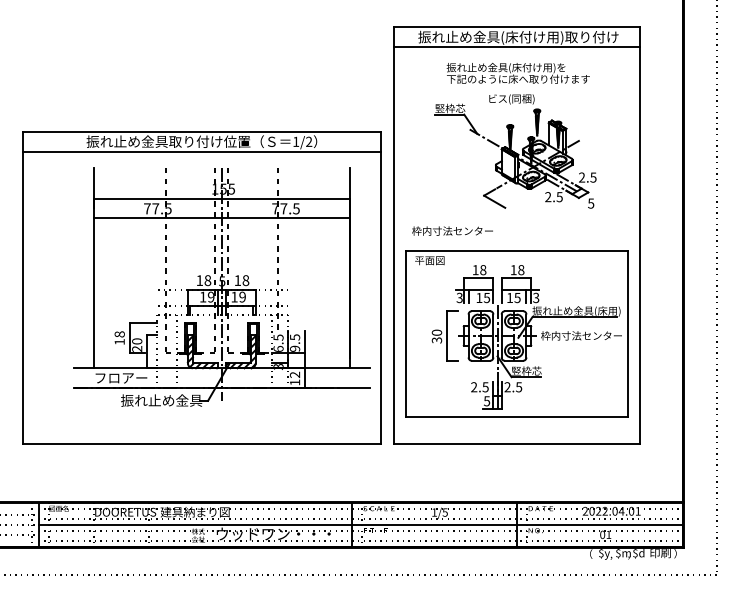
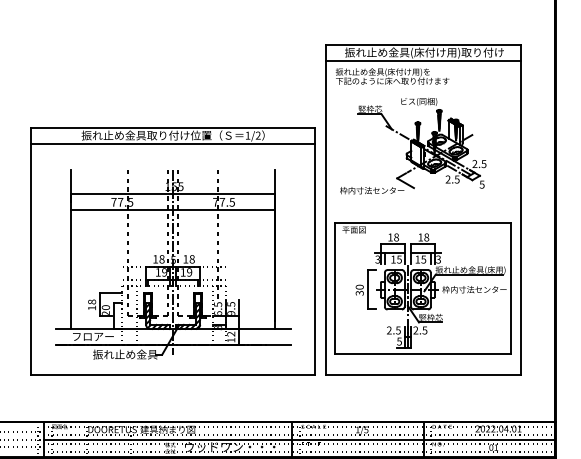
text: (517, 73) -> (391, 76), moved
text: (452, 230) -> (372, 190), moved
part: (221, 286) -> (172, 263), moved

